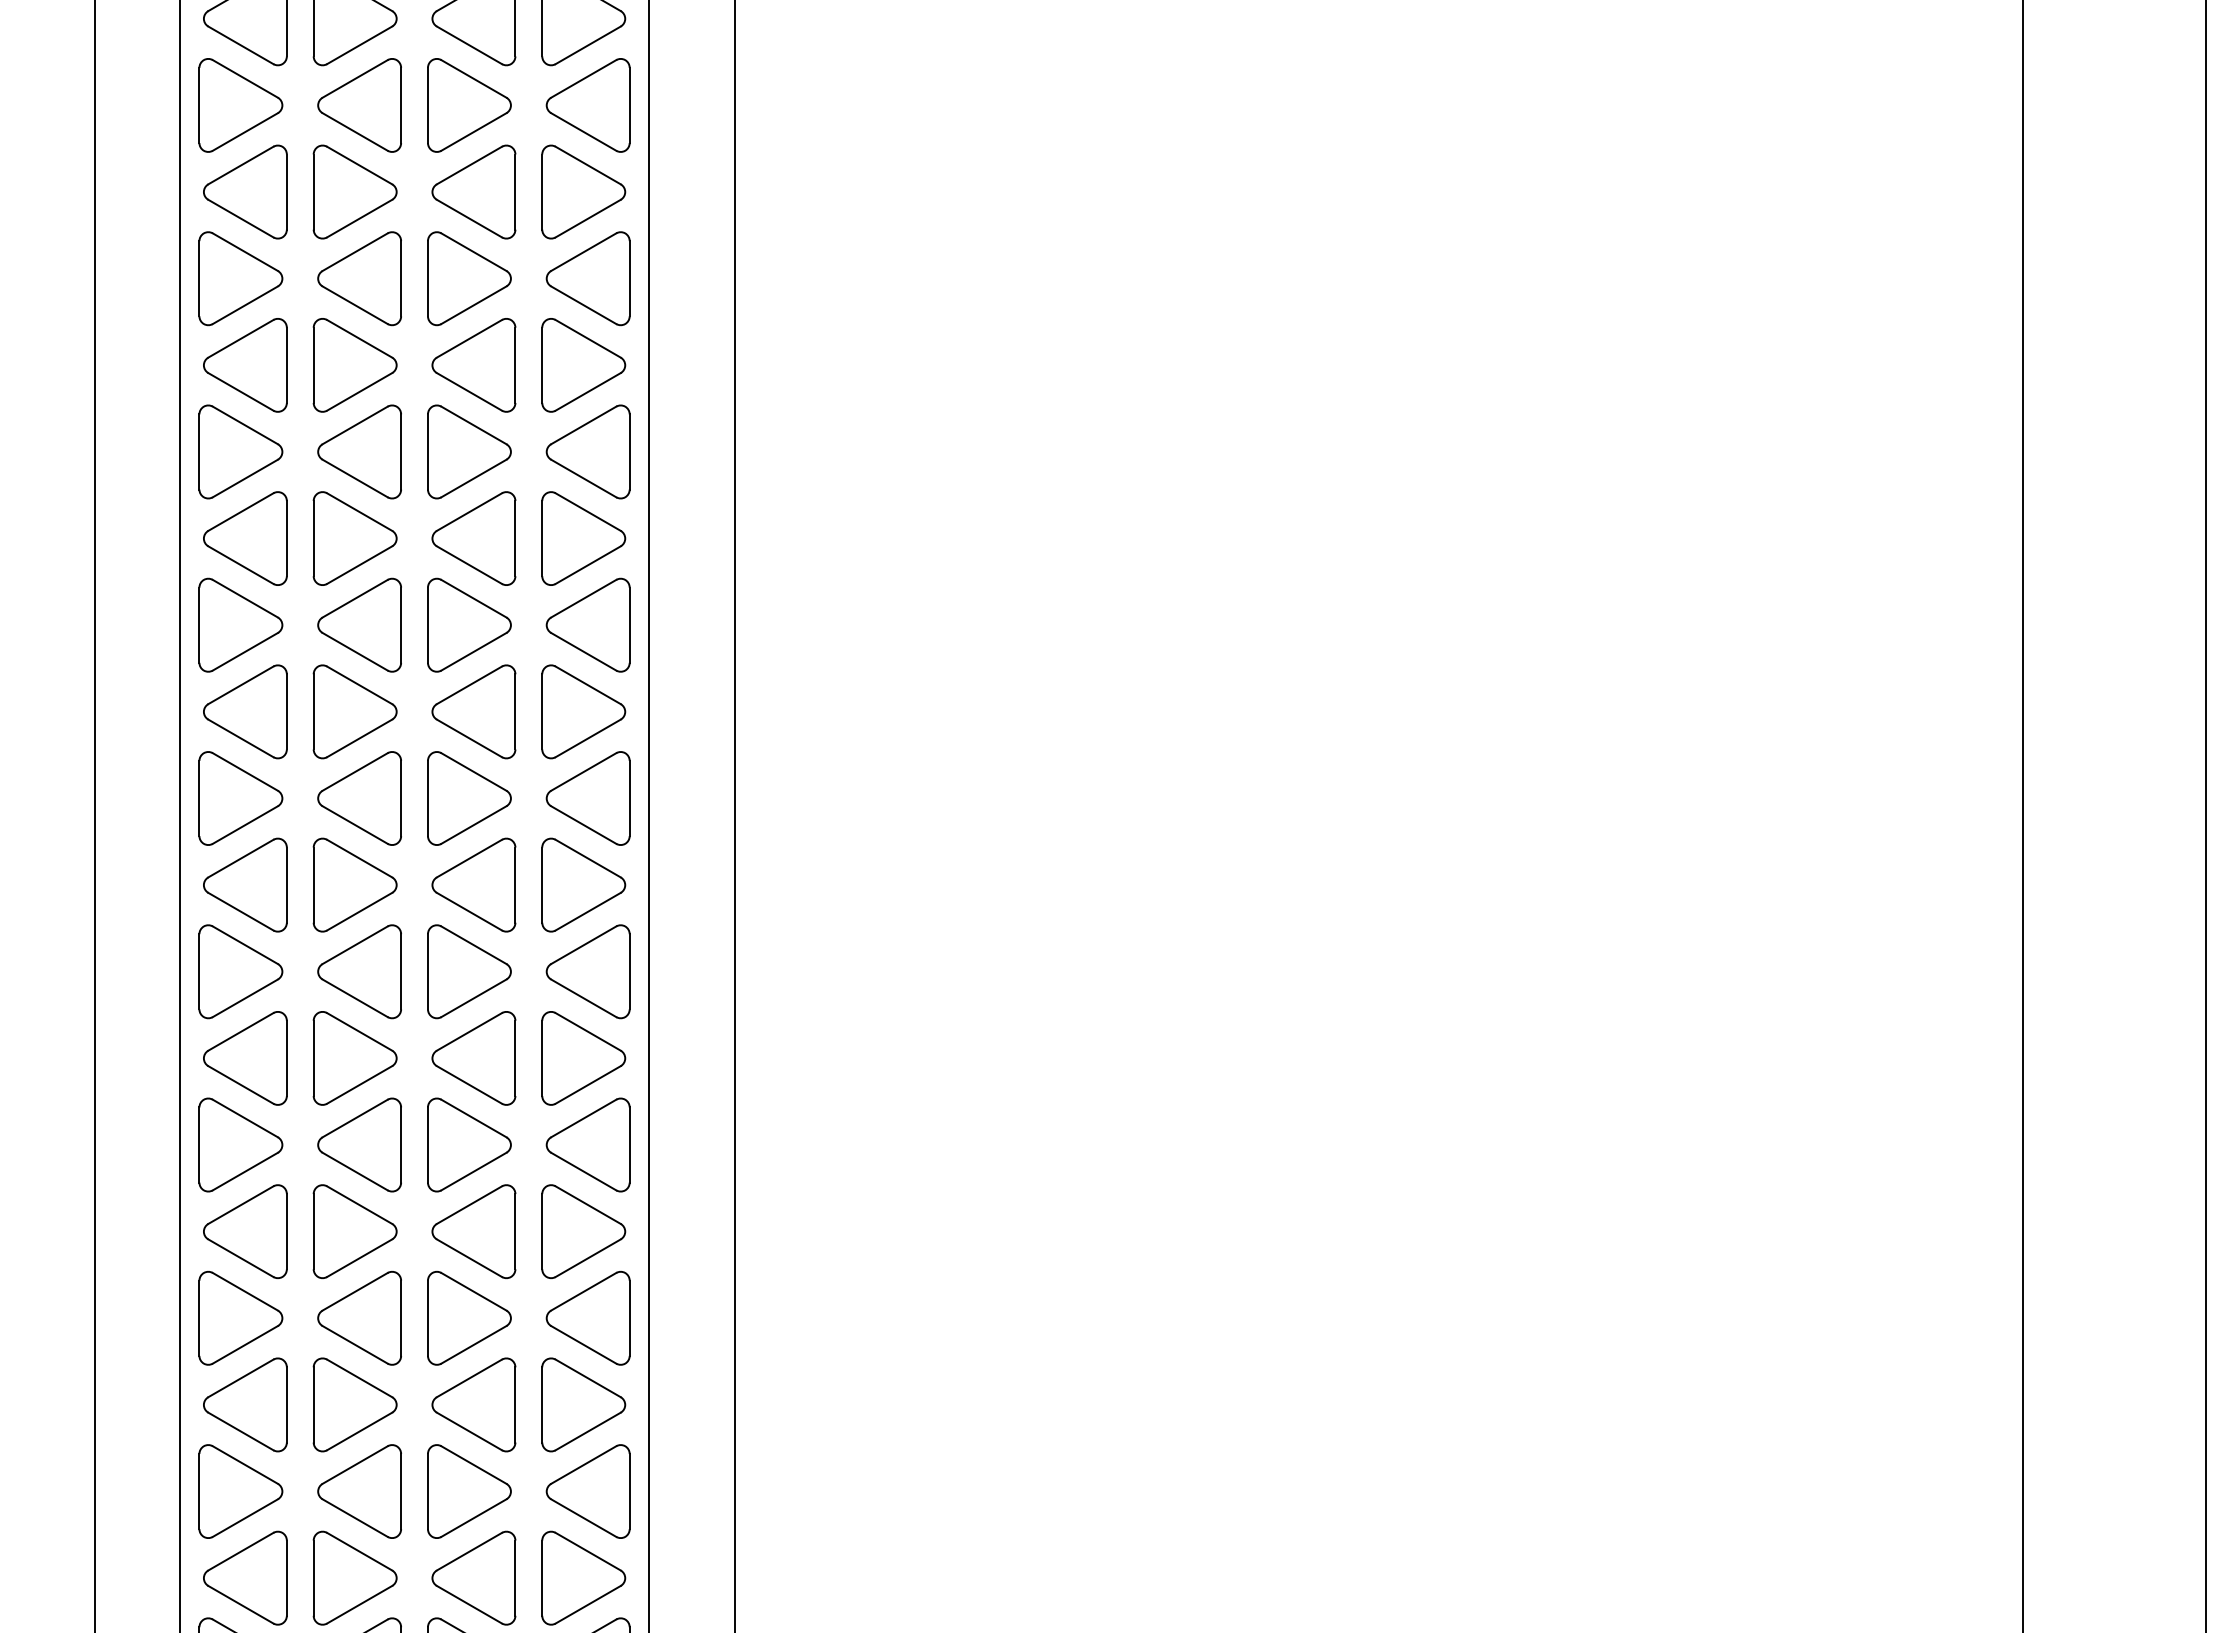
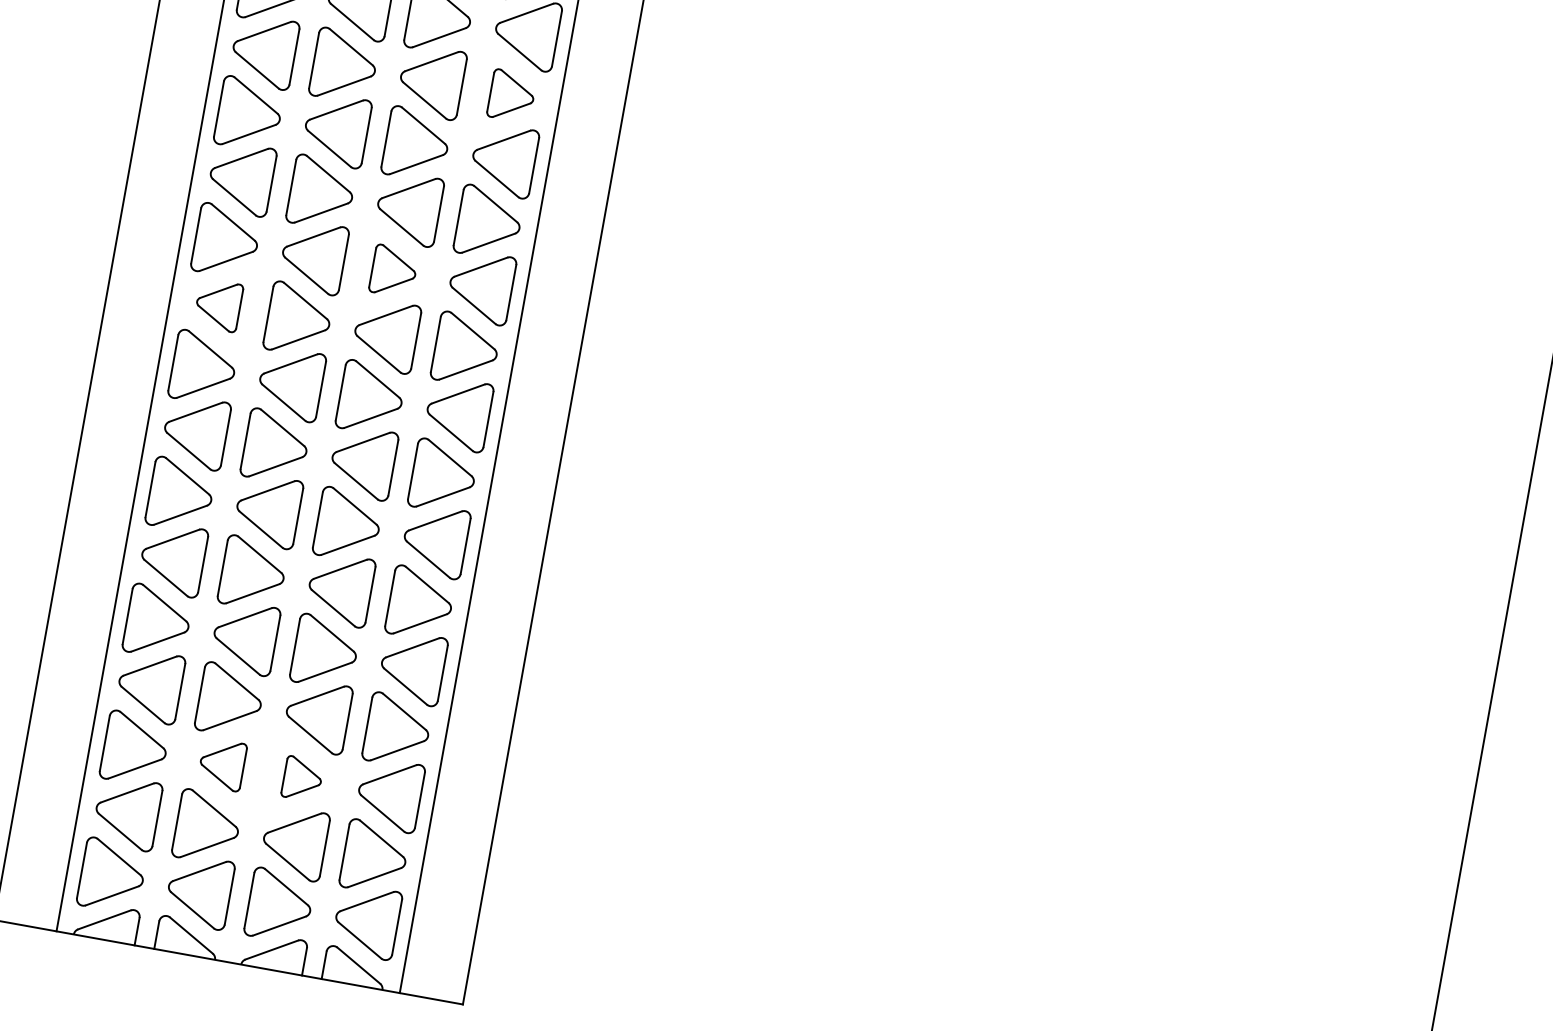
part: (583, 538) -> (511, 96), size x0.7
part: (469, 798) -> (393, 271), size x0.7
part: (245, 884) -> (218, 304), size x0.7
part: (359, 1491) -> (222, 764), size x0.7
part: (469, 1491) -> (302, 779), size x0.6

